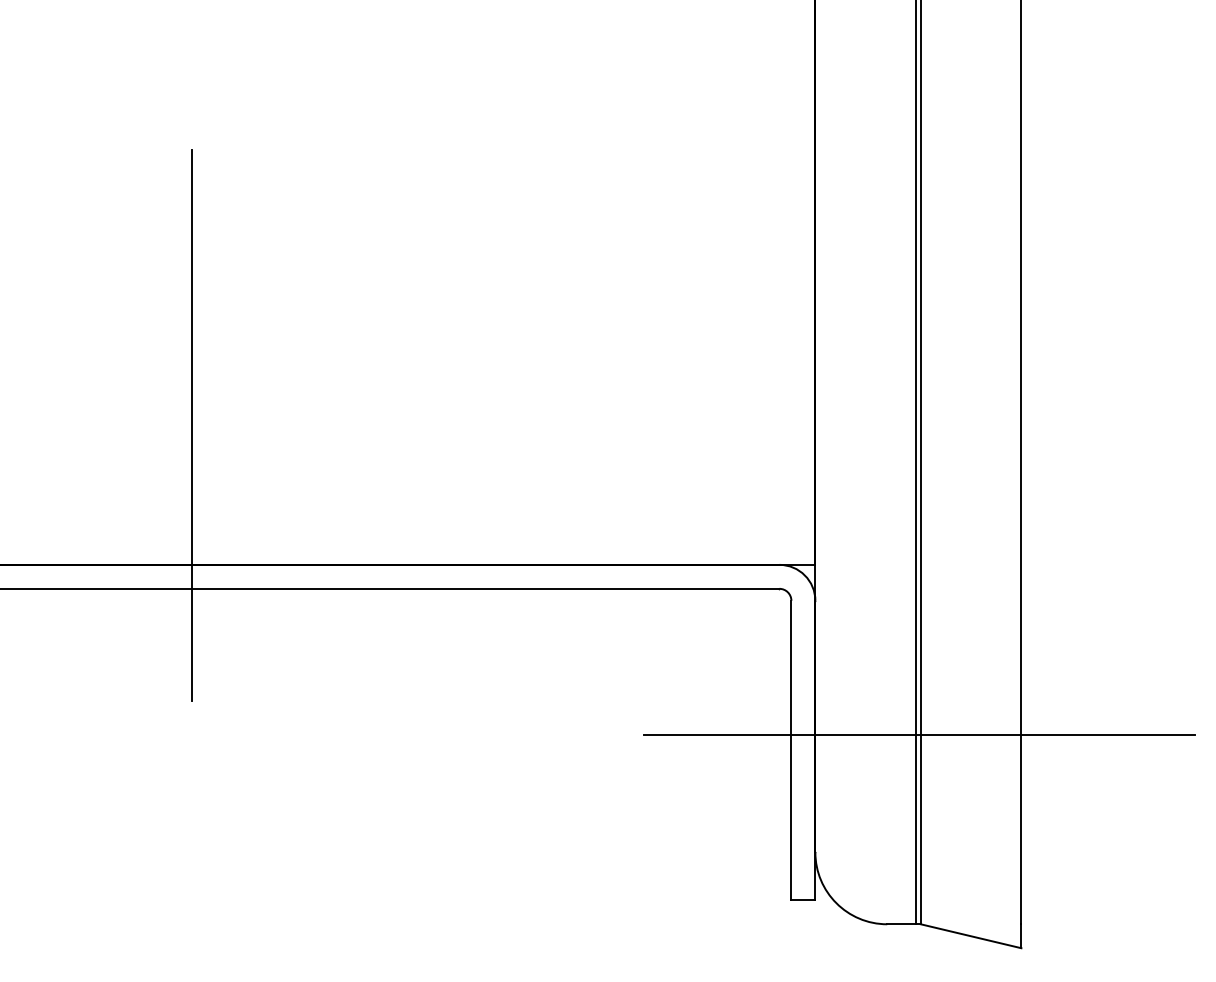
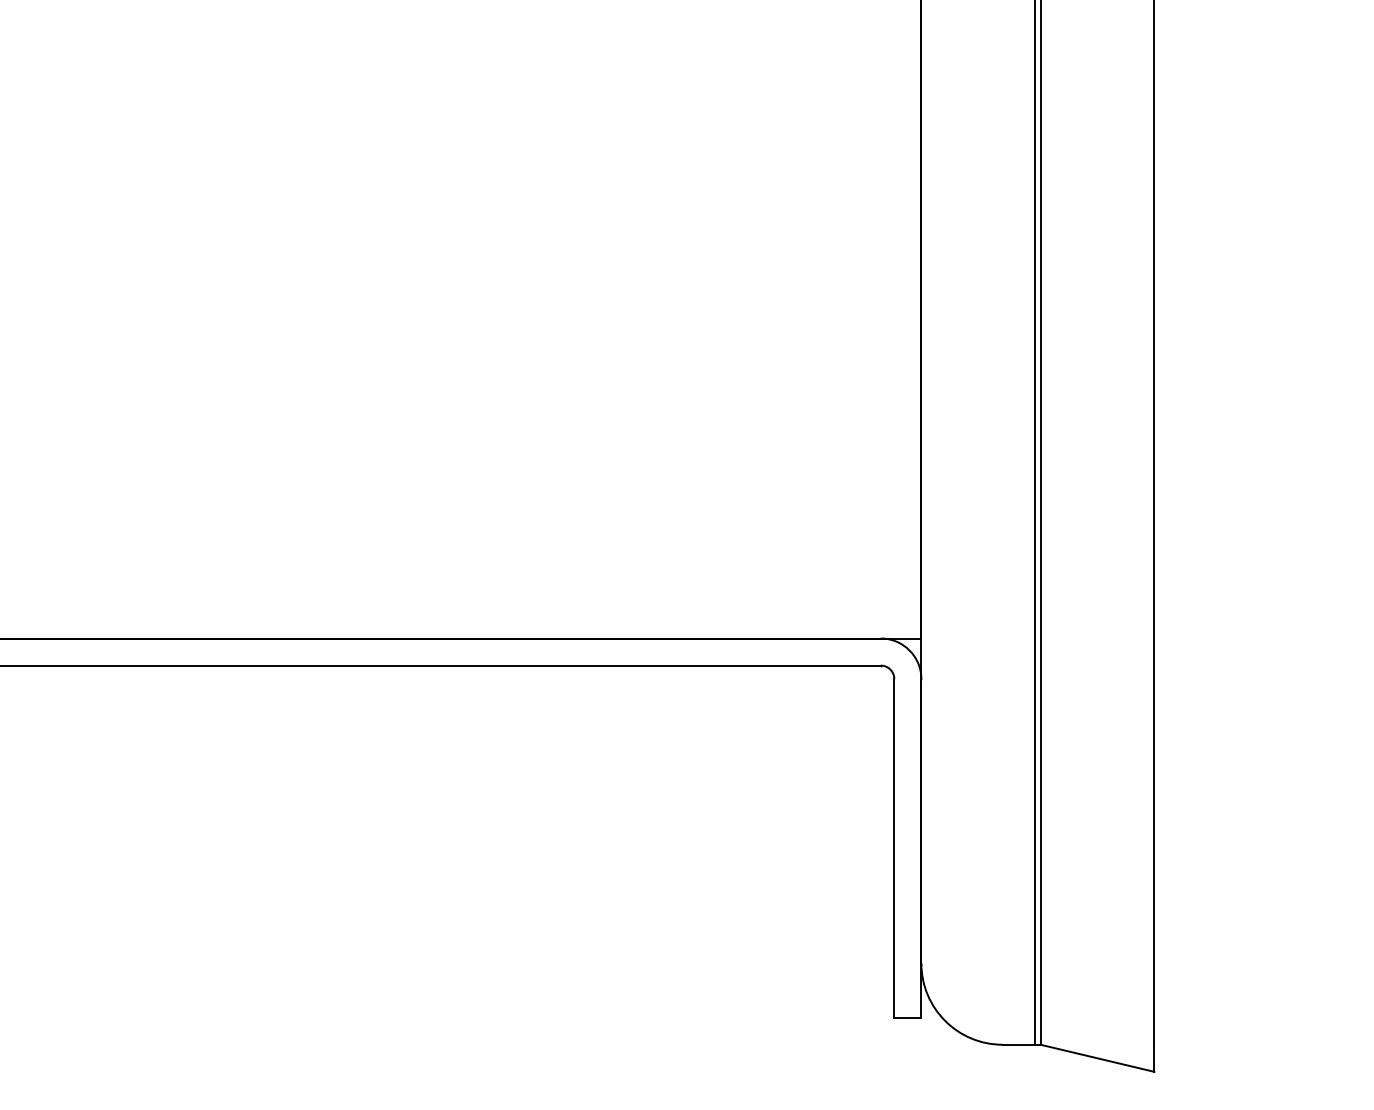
line: (191, 425) -> (216, 480), removed
line: (918, 735) -> (1038, 831), removed

